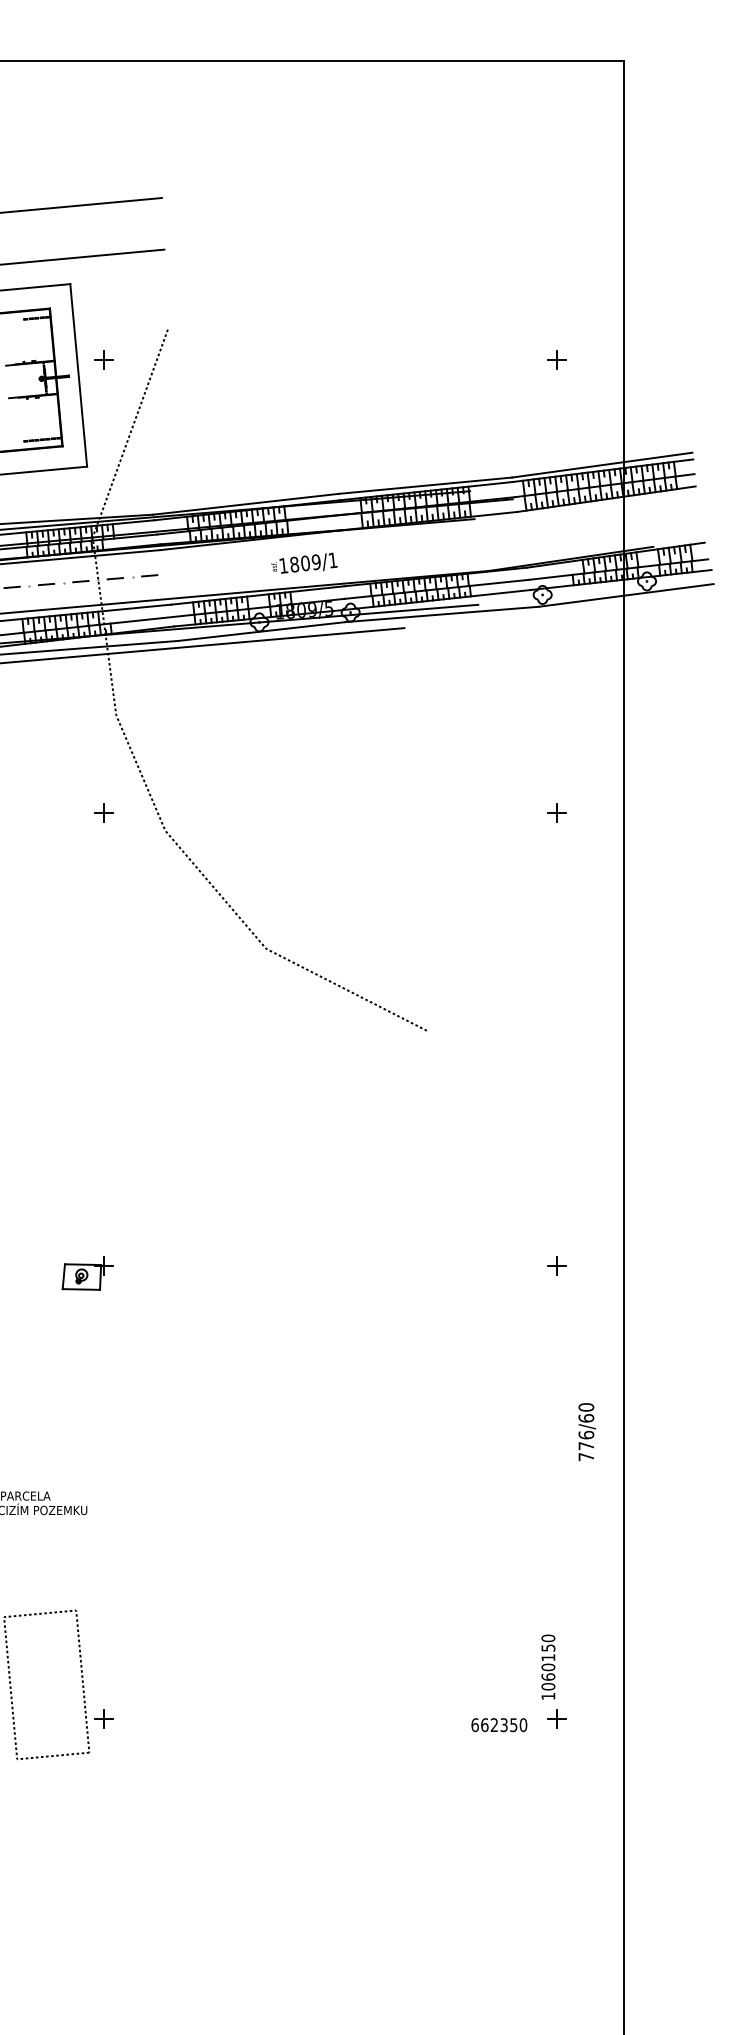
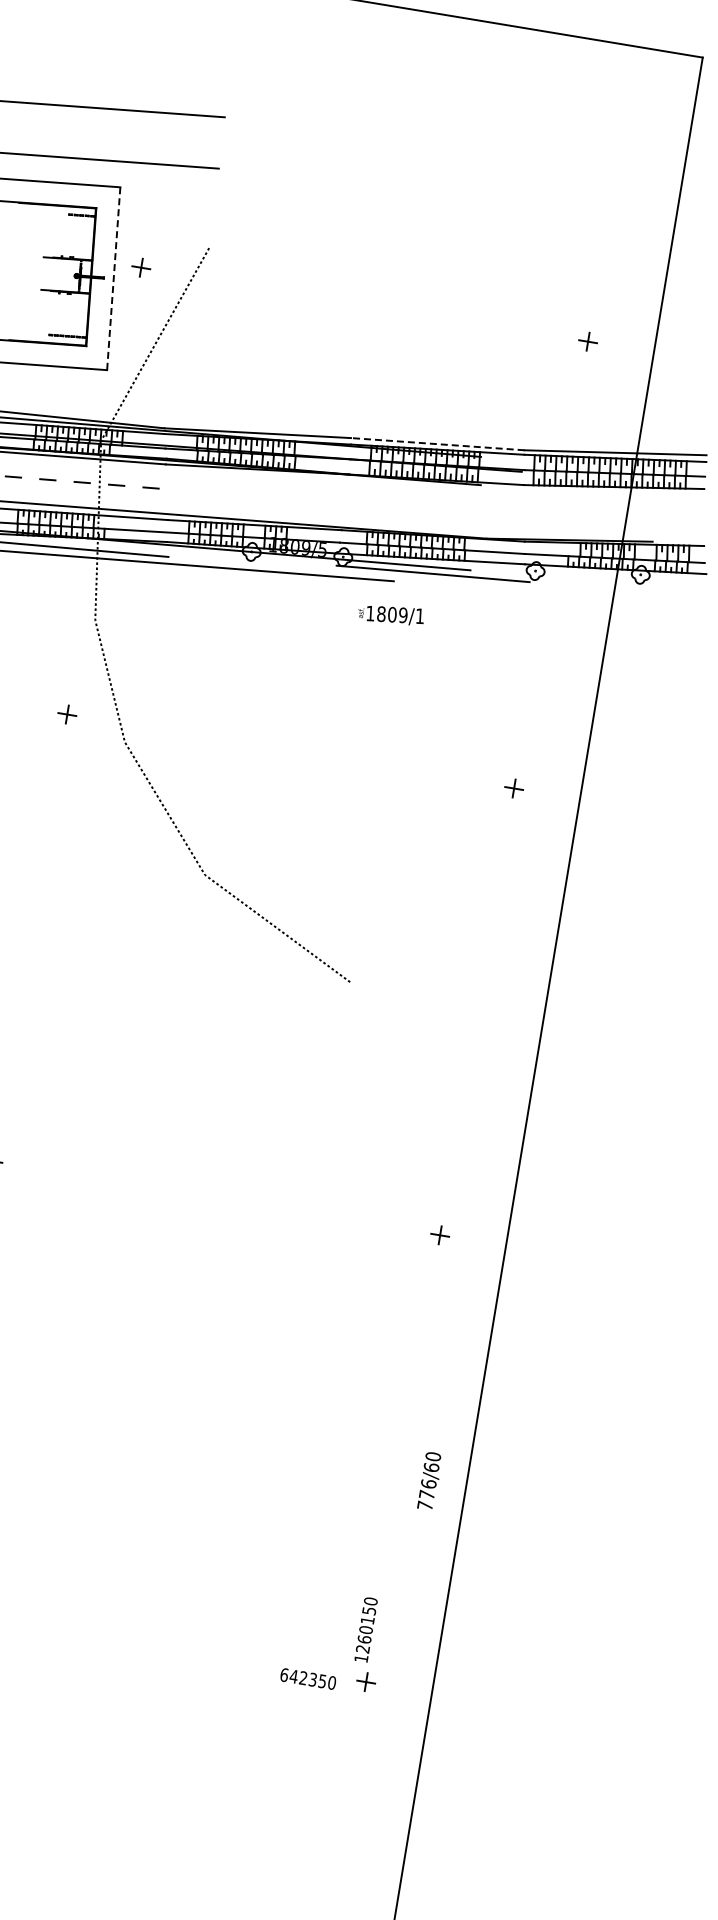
line: (78, 375) -> (113, 278), solid -> dashed
line: (424, 485) -> (436, 443), solid -> dashed
text: (304, 562) -> (391, 613), moved
line: (625, 595) -> (617, 585), removed
line: (261, 631) -> (252, 561), removed
text: (586, 1432) -> (429, 1481), moved
text: (548, 1686) -> (363, 1648), 1060150 -> 1260150
text: (484, 1725) -> (293, 1676), 662350 -> 642350

